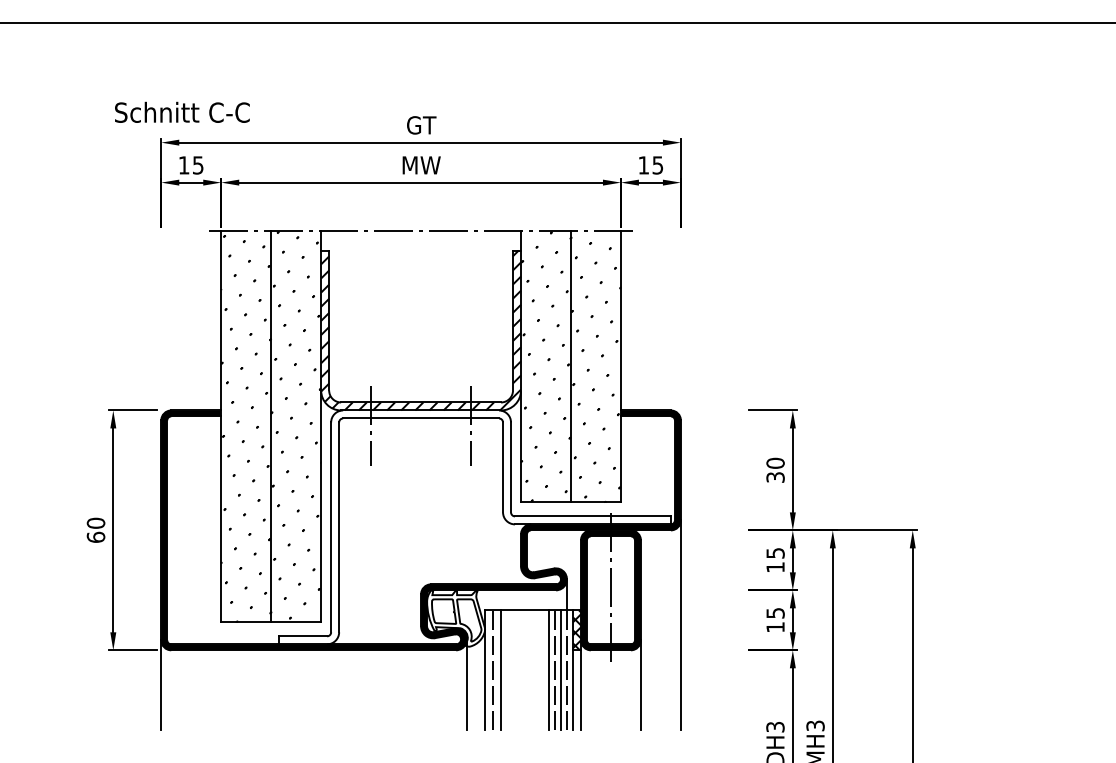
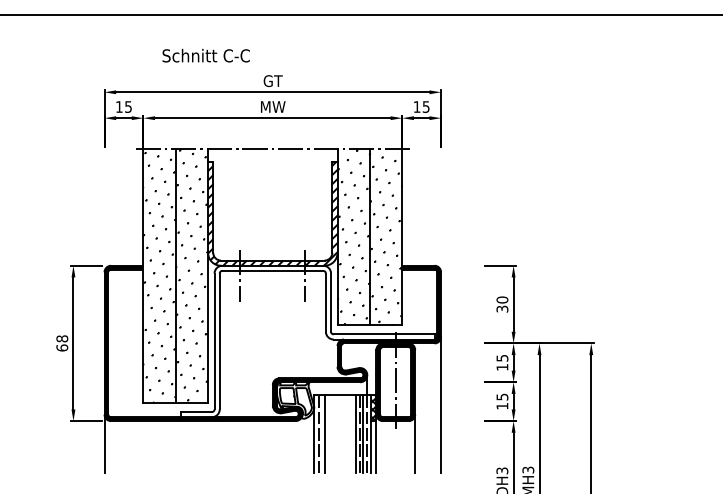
text: (181, 112) -> (205, 55), moved
text: (94, 522) -> (61, 338), 60 -> 68
line: (466, 683) -> (302, 442), removed

